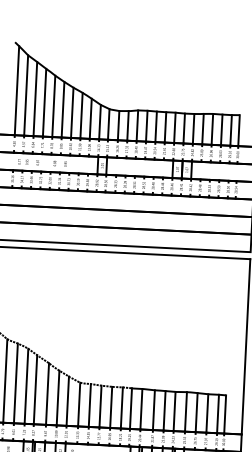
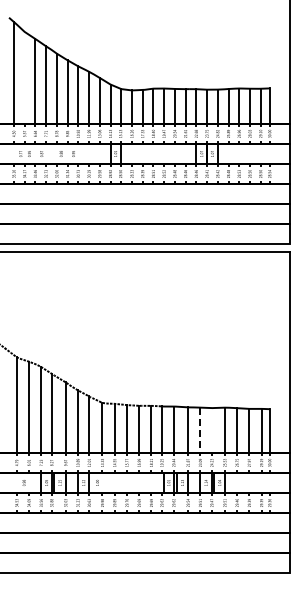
line: (26, 95) -> (24, 77), removed
line: (164, 411) -> (200, 430), solid -> dashed
line: (174, 411) -> (211, 430), removed

